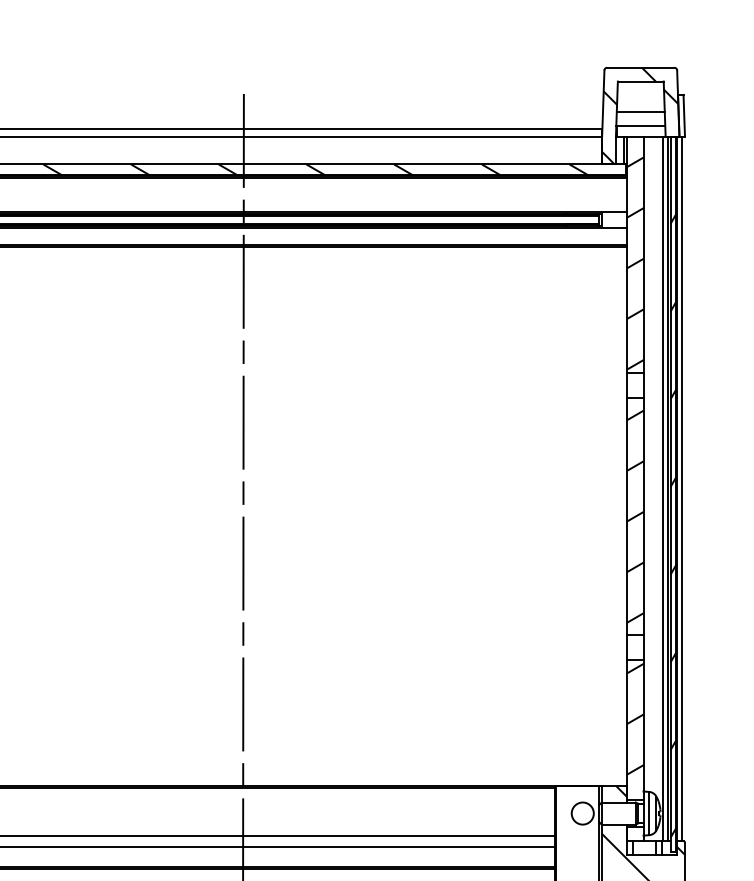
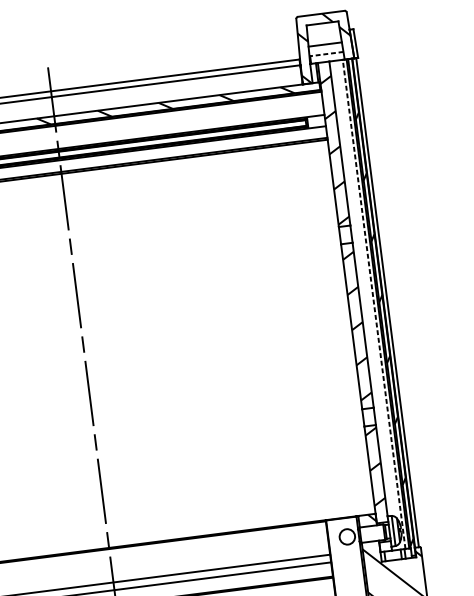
line: (640, 125) -> (326, 53), solid -> dashed
line: (662, 488) -> (373, 304), solid -> dashed

